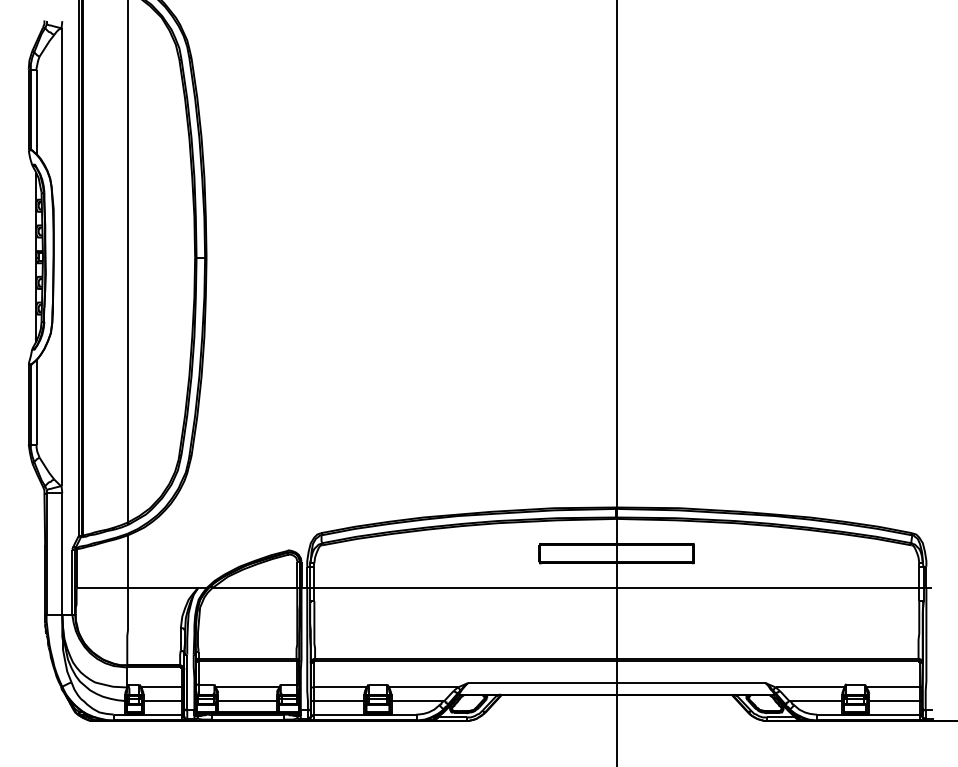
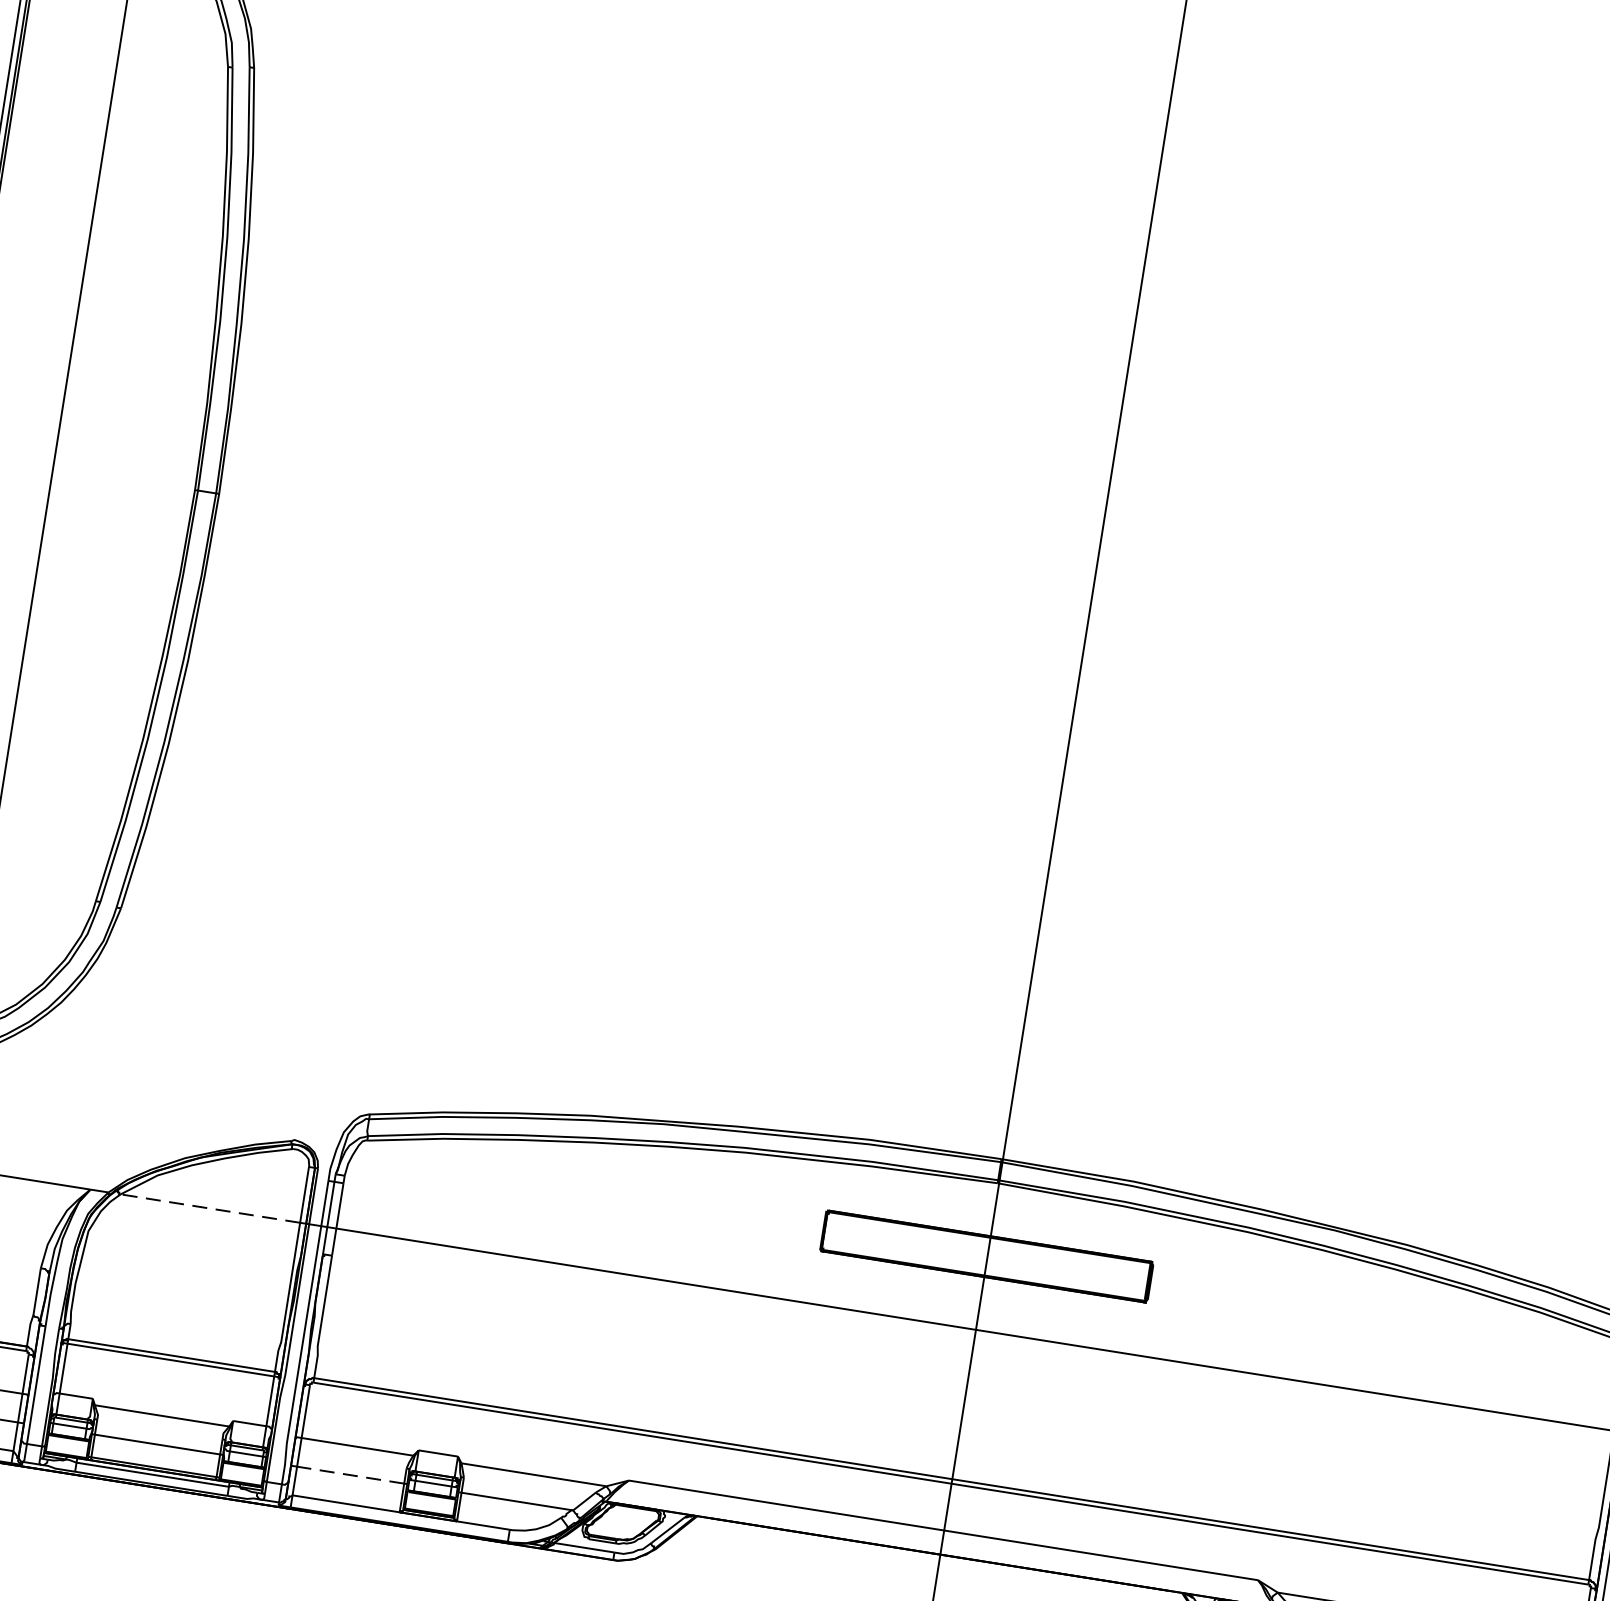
line: (254, 588) -> (209, 1209), solid -> dashed
line: (338, 701) -> (349, 1475), solid -> dashed

